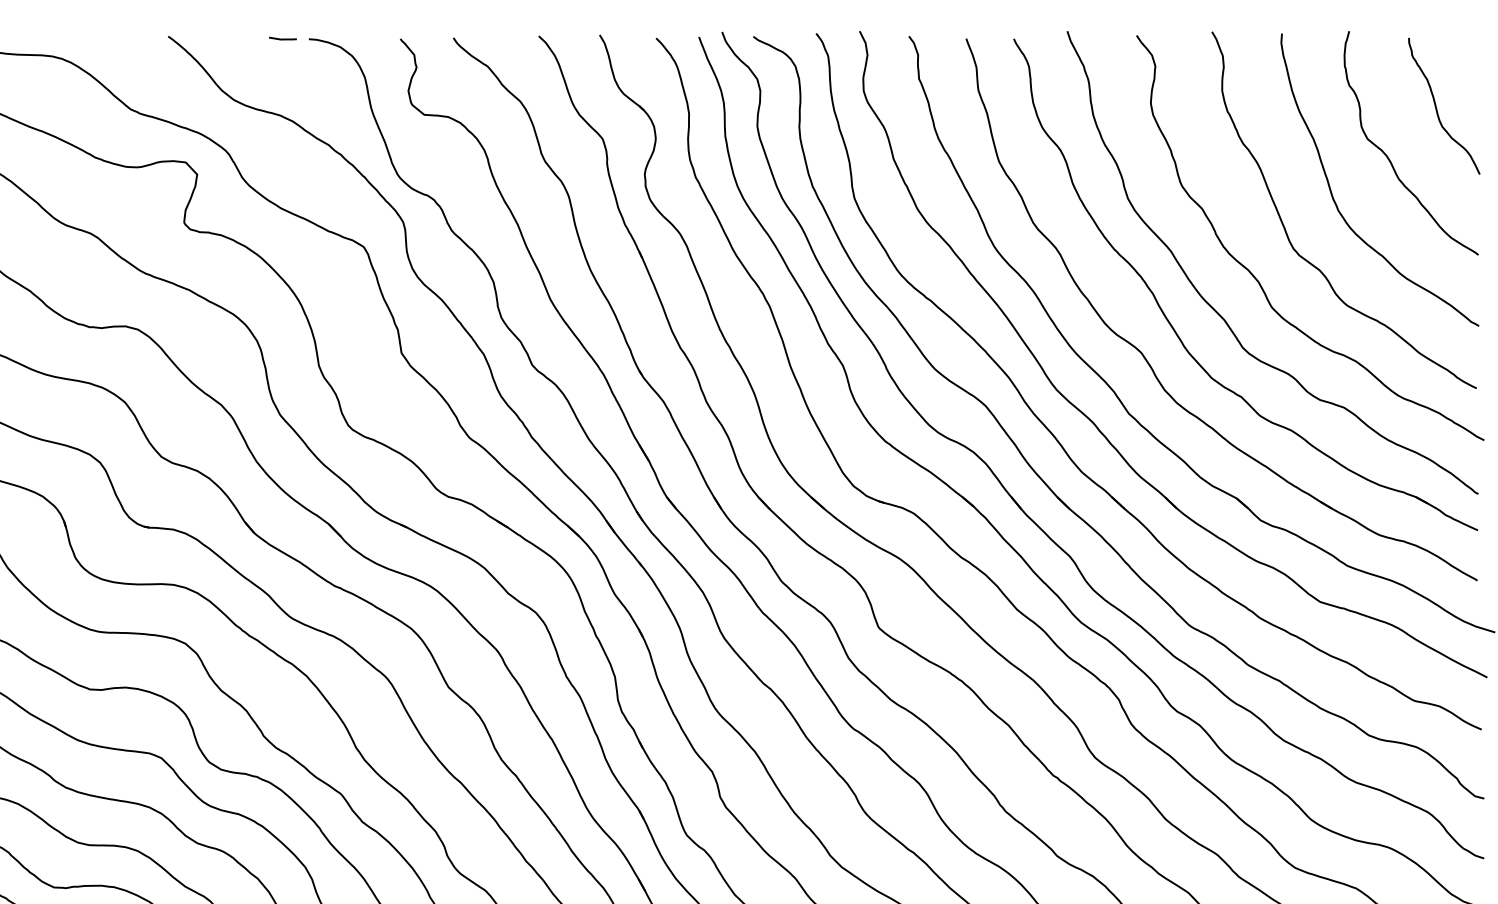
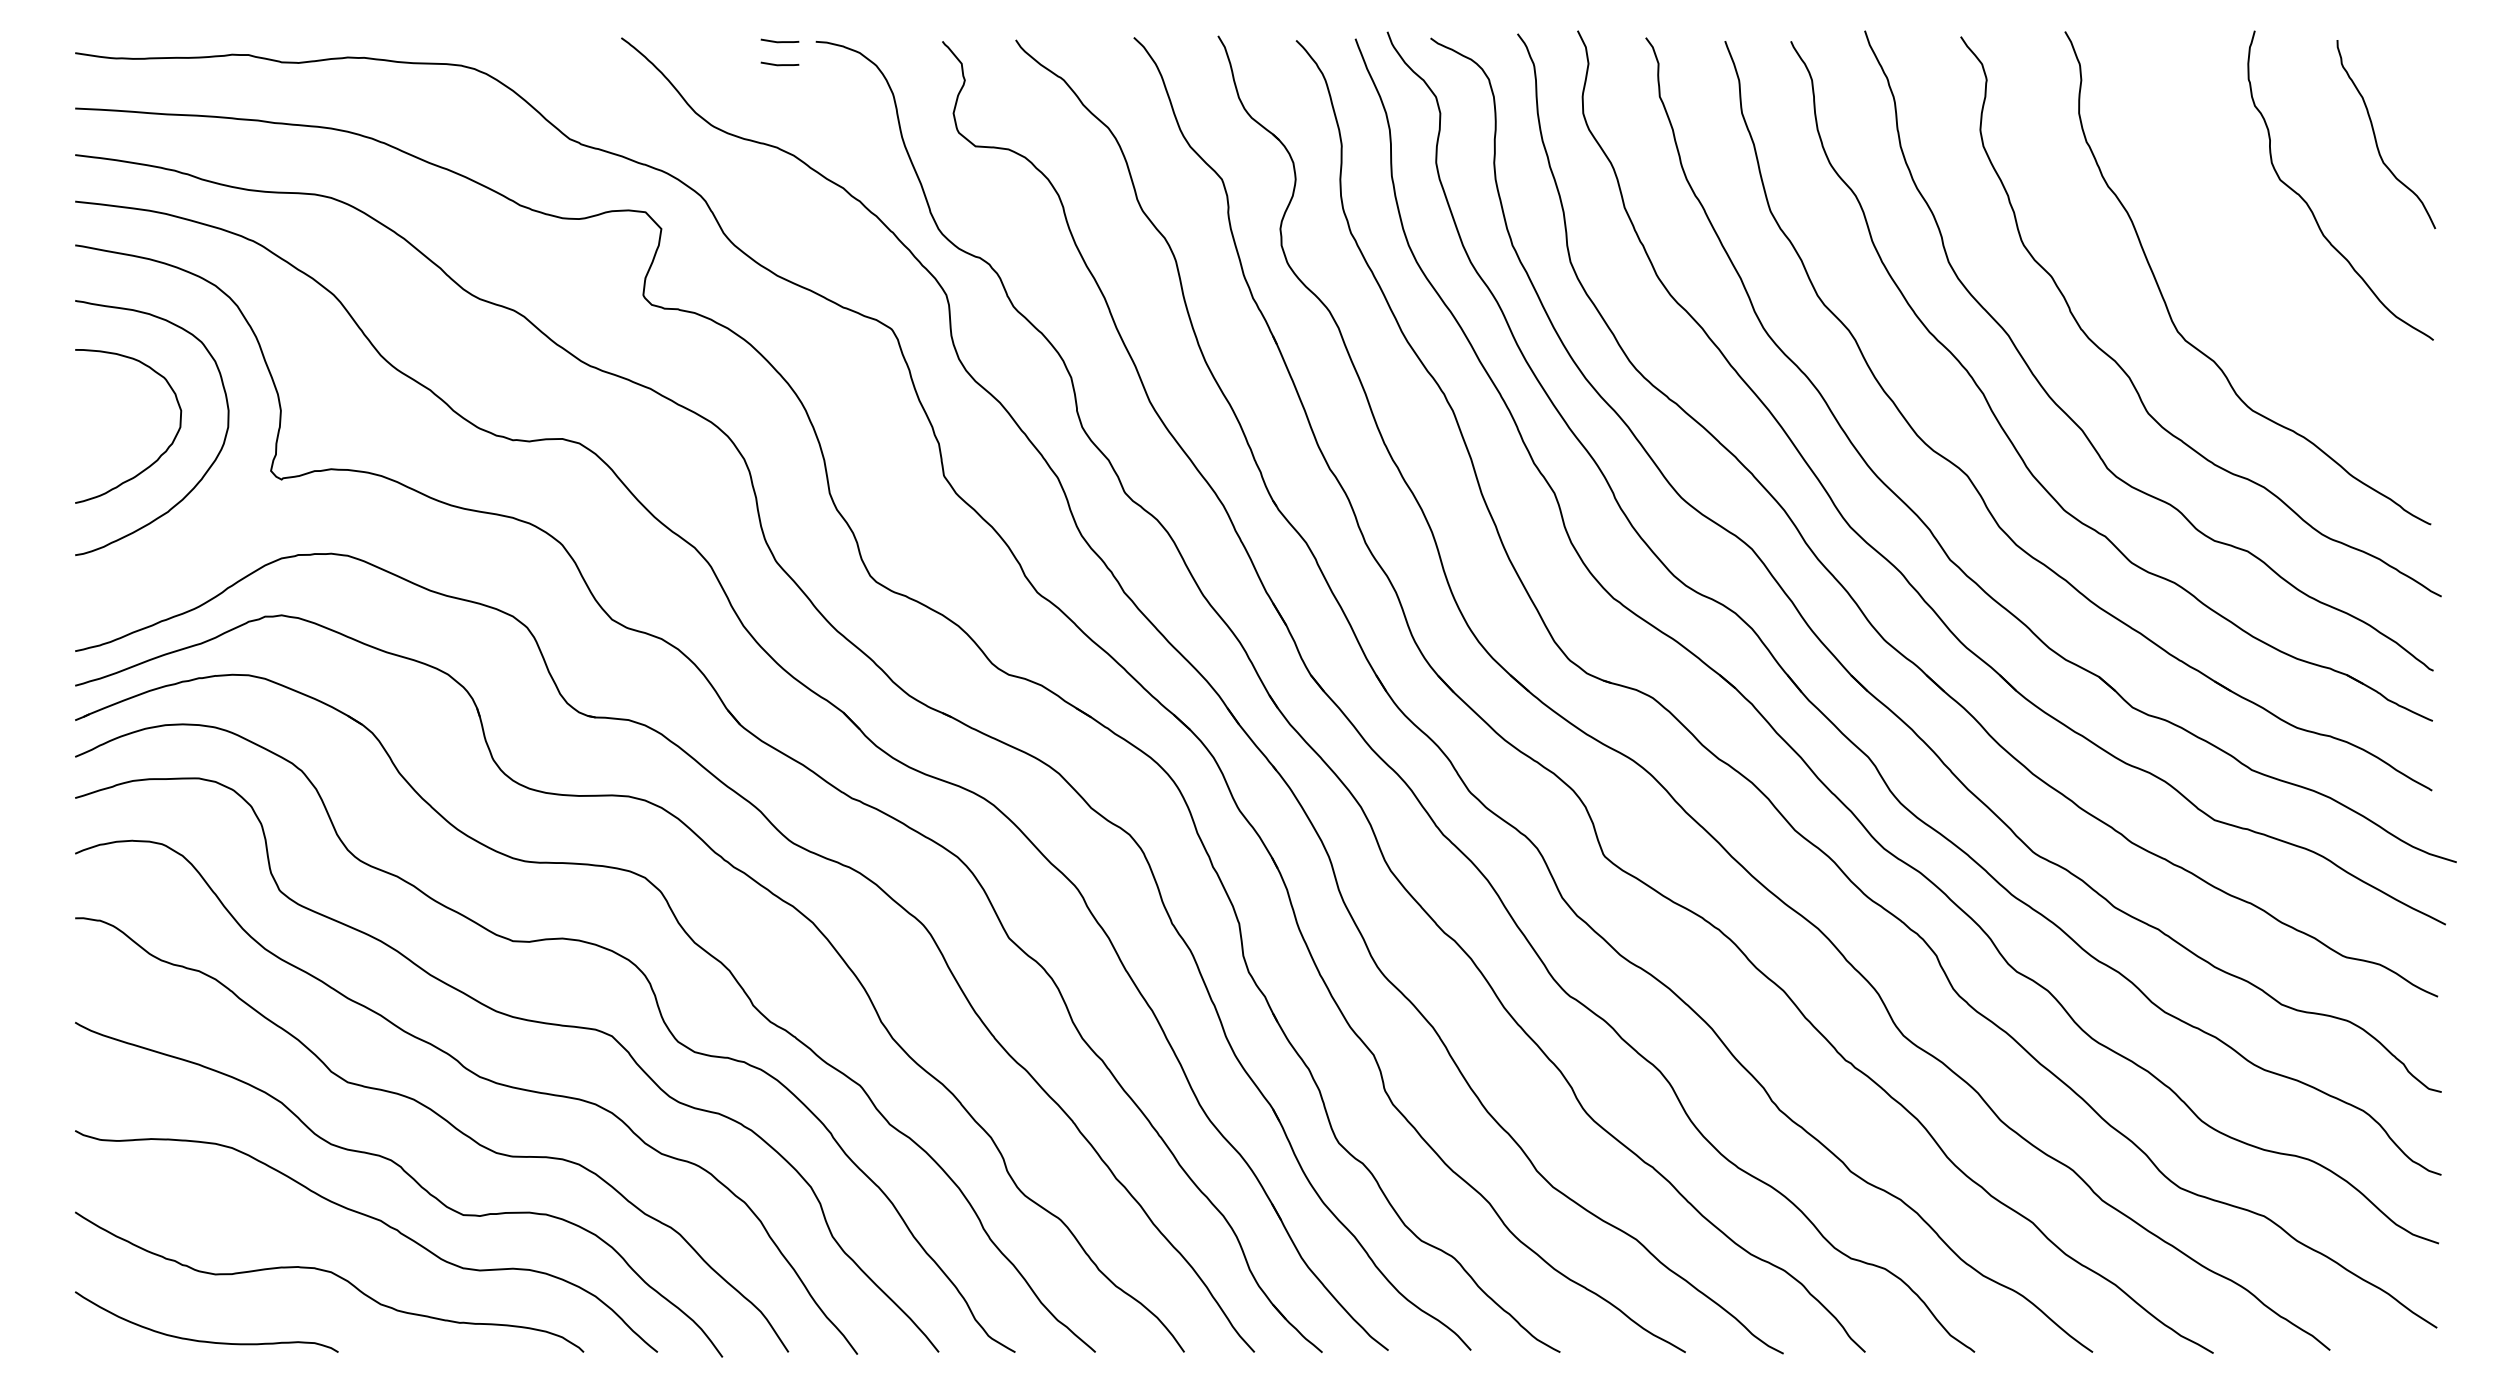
line: (282, 55) -> (779, 64), added
curve: (1333, 195) -> (2232, 258), removed

